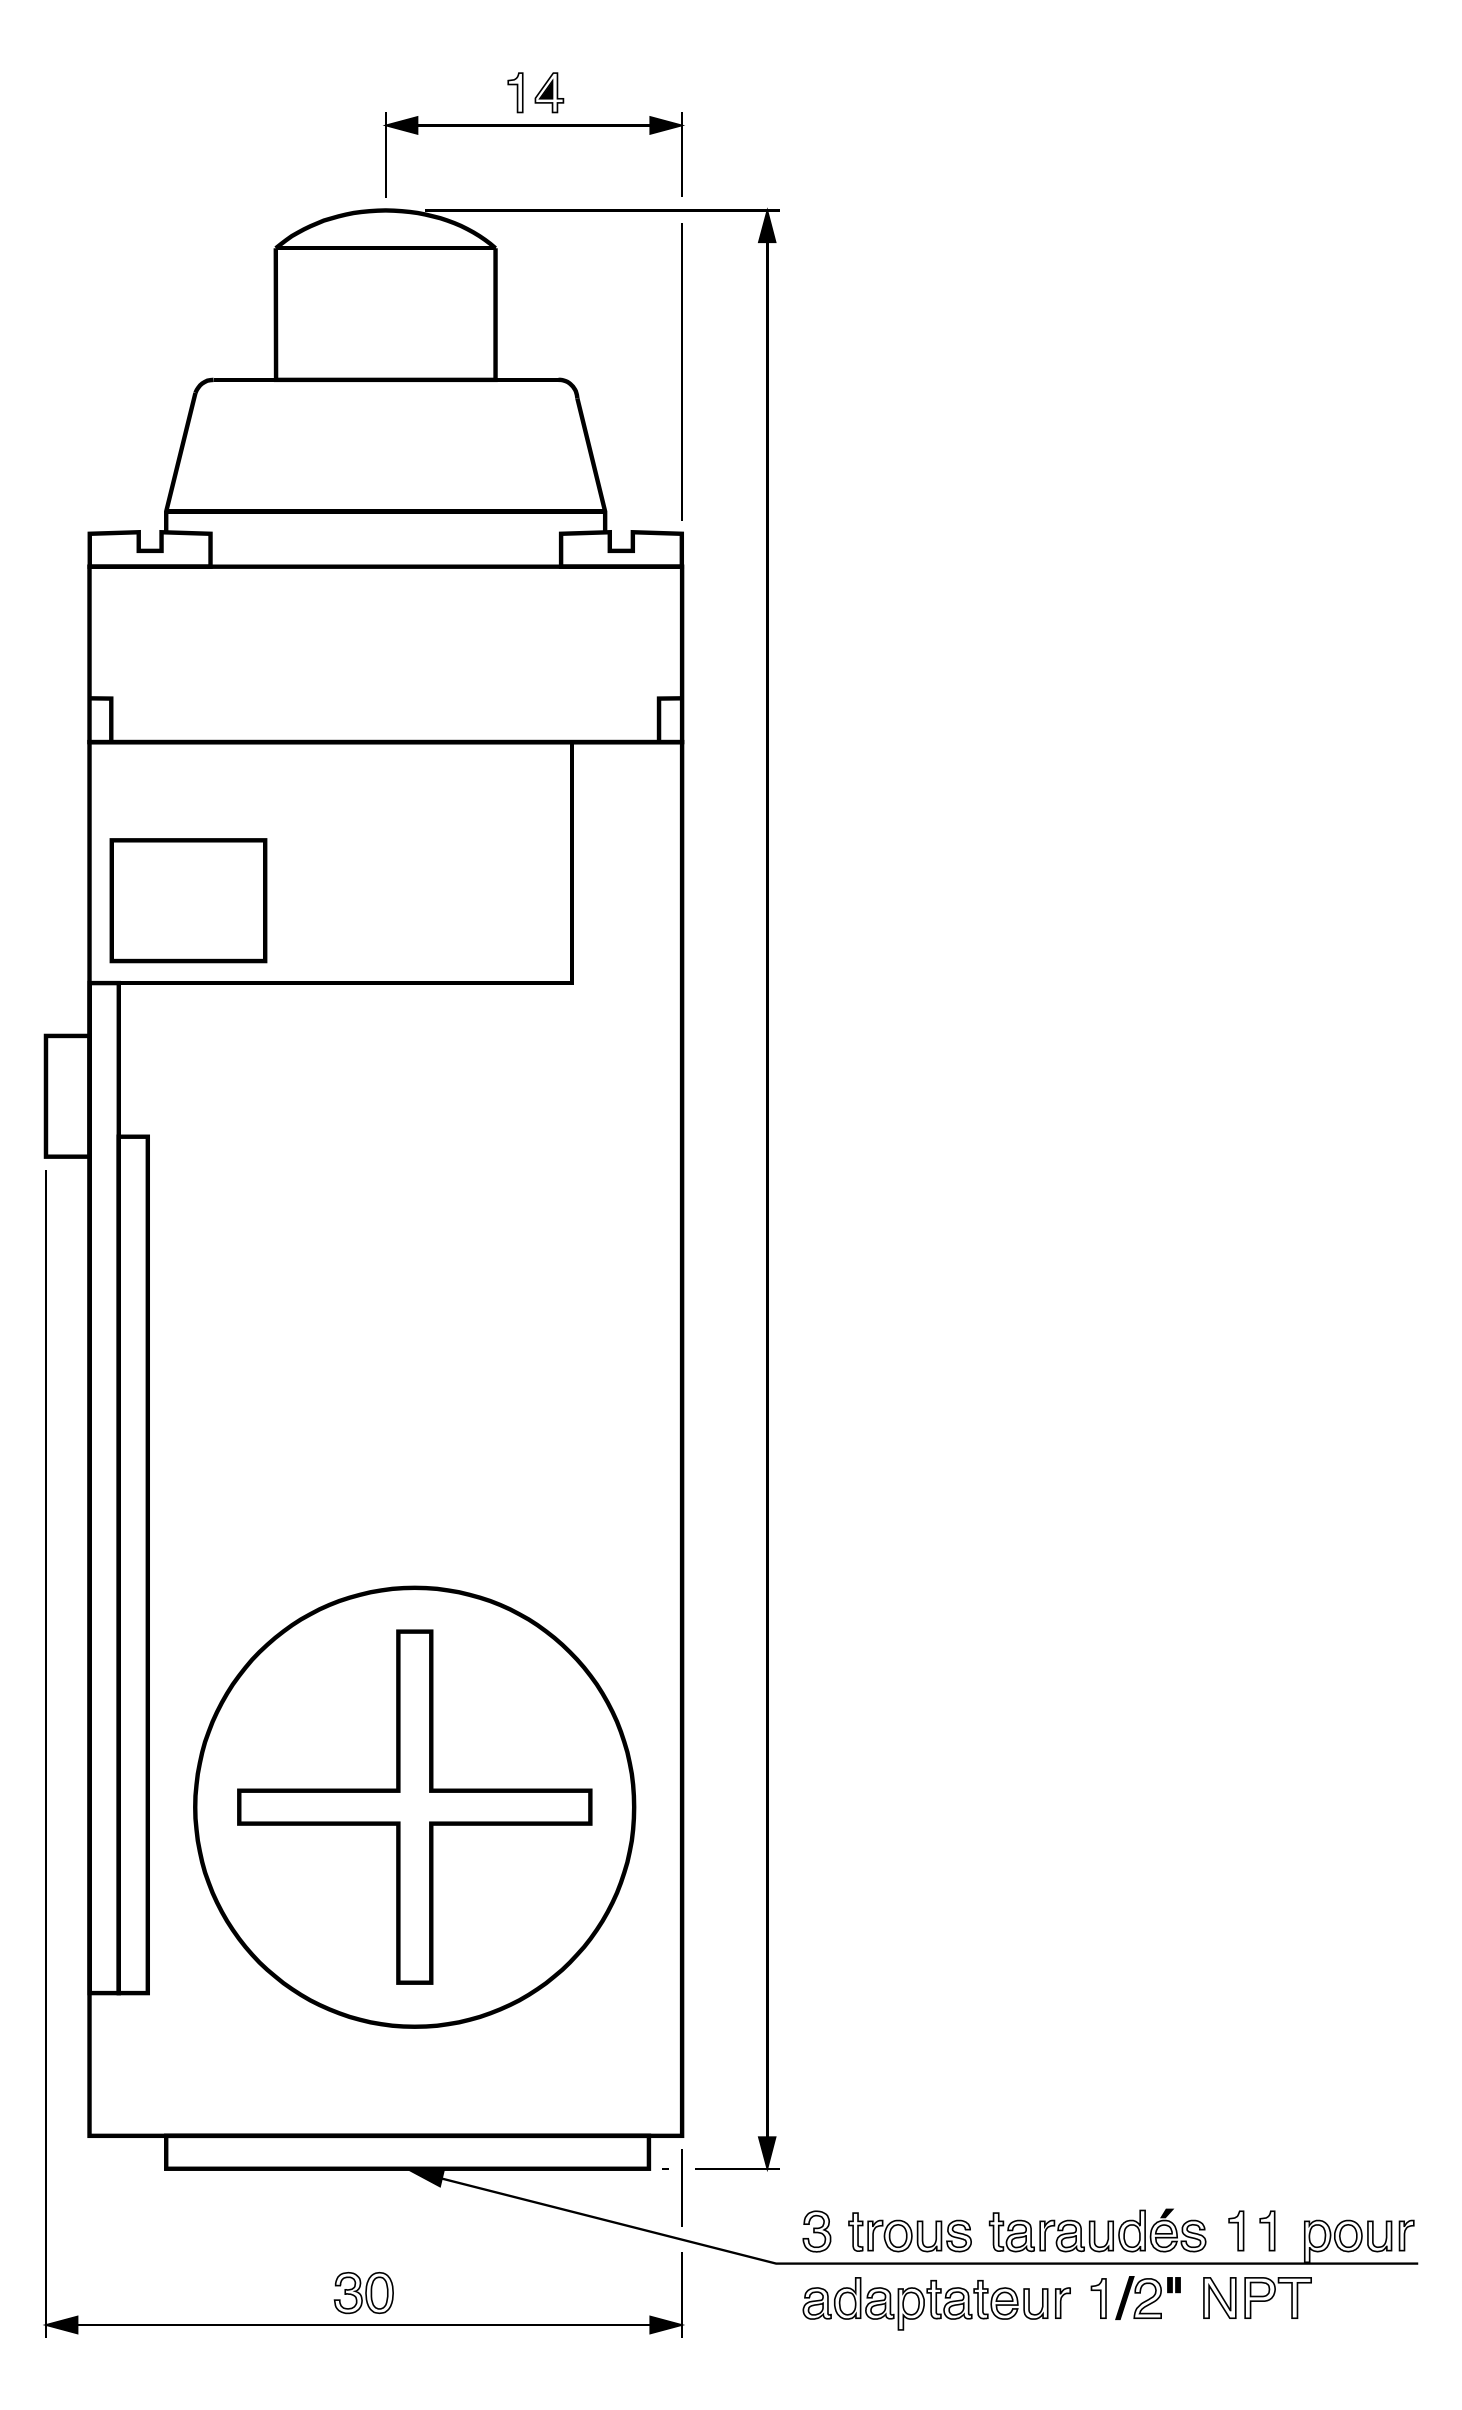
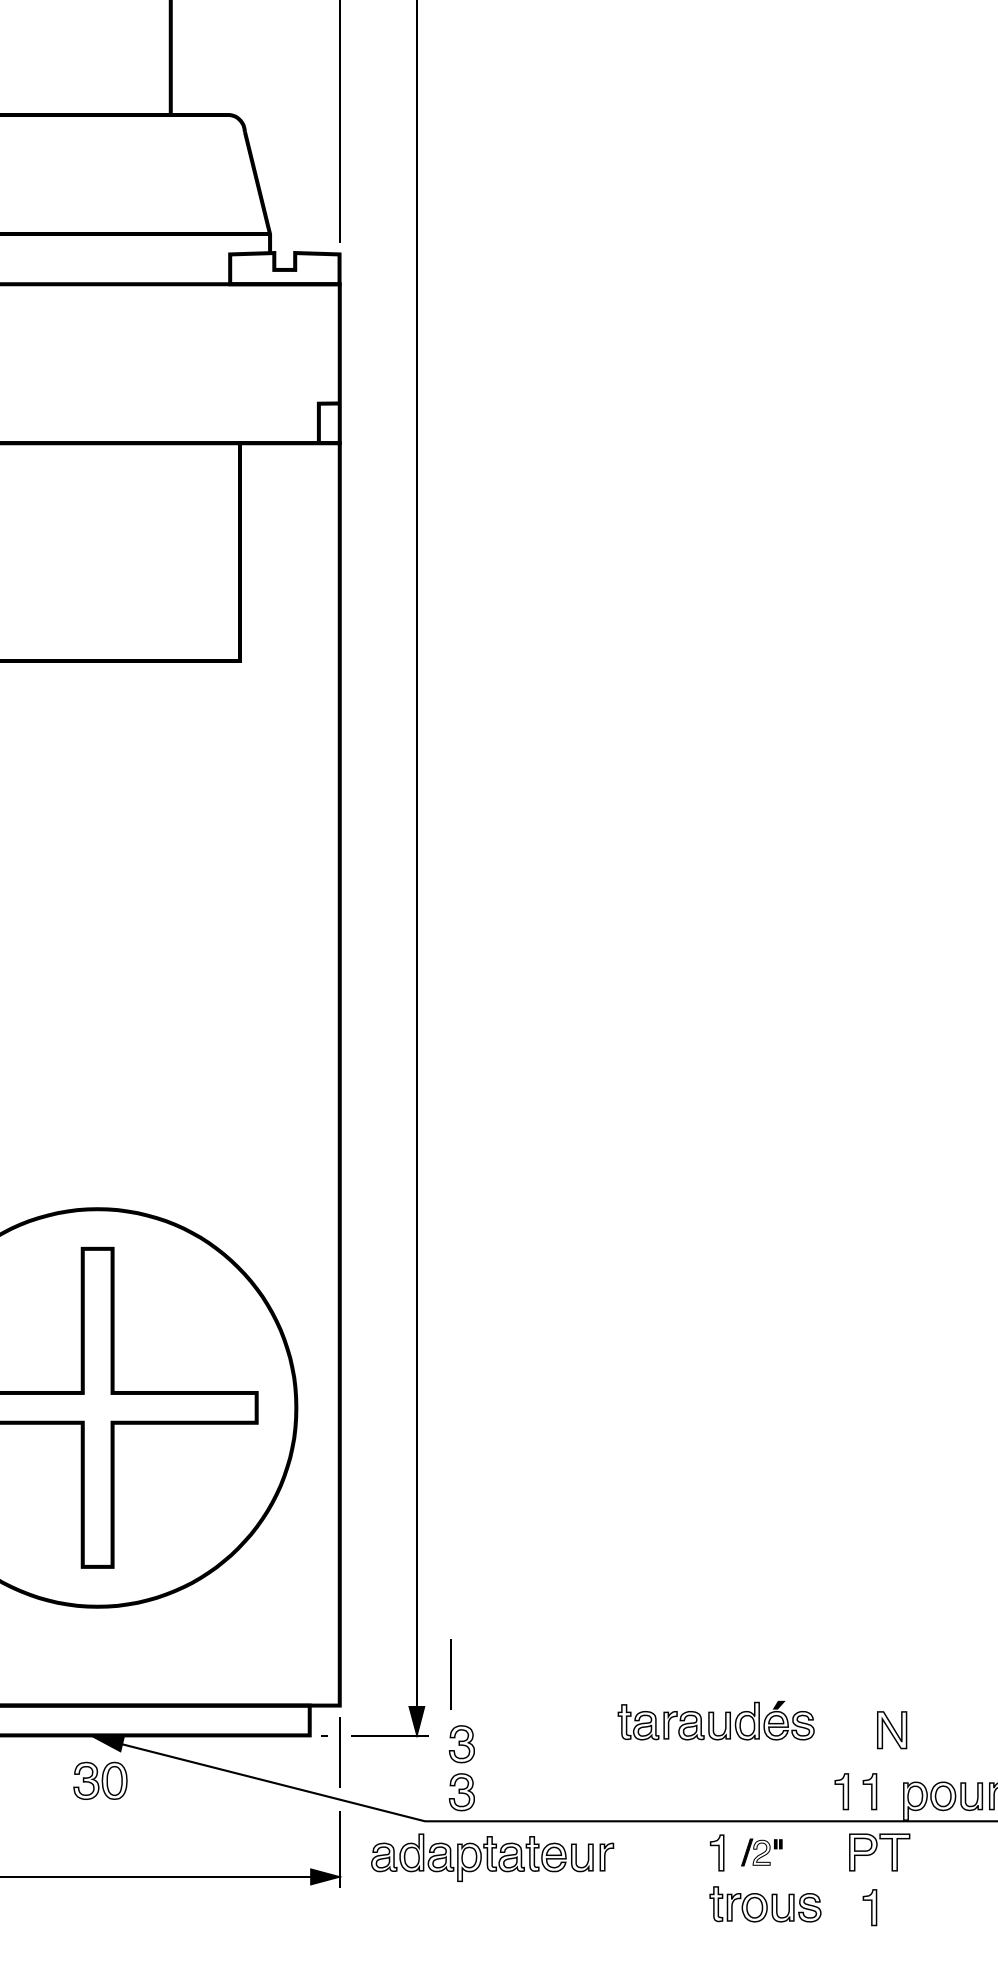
line: (804, 2101) -> (450, 1674), added
part: (816, 2178) -> (461, 1744), added
part: (1097, 2230) -> (716, 1720), moved
part: (909, 2232) -> (764, 1904), moved
part: (363, 2292) -> (100, 1780), moved
part: (1147, 2297) -> (761, 1852), size x0.7
part: (1219, 2297) -> (891, 1729), moved
part: (936, 2303) -> (492, 1857), moved
part: (1267, 2358) -> (870, 1907), added

